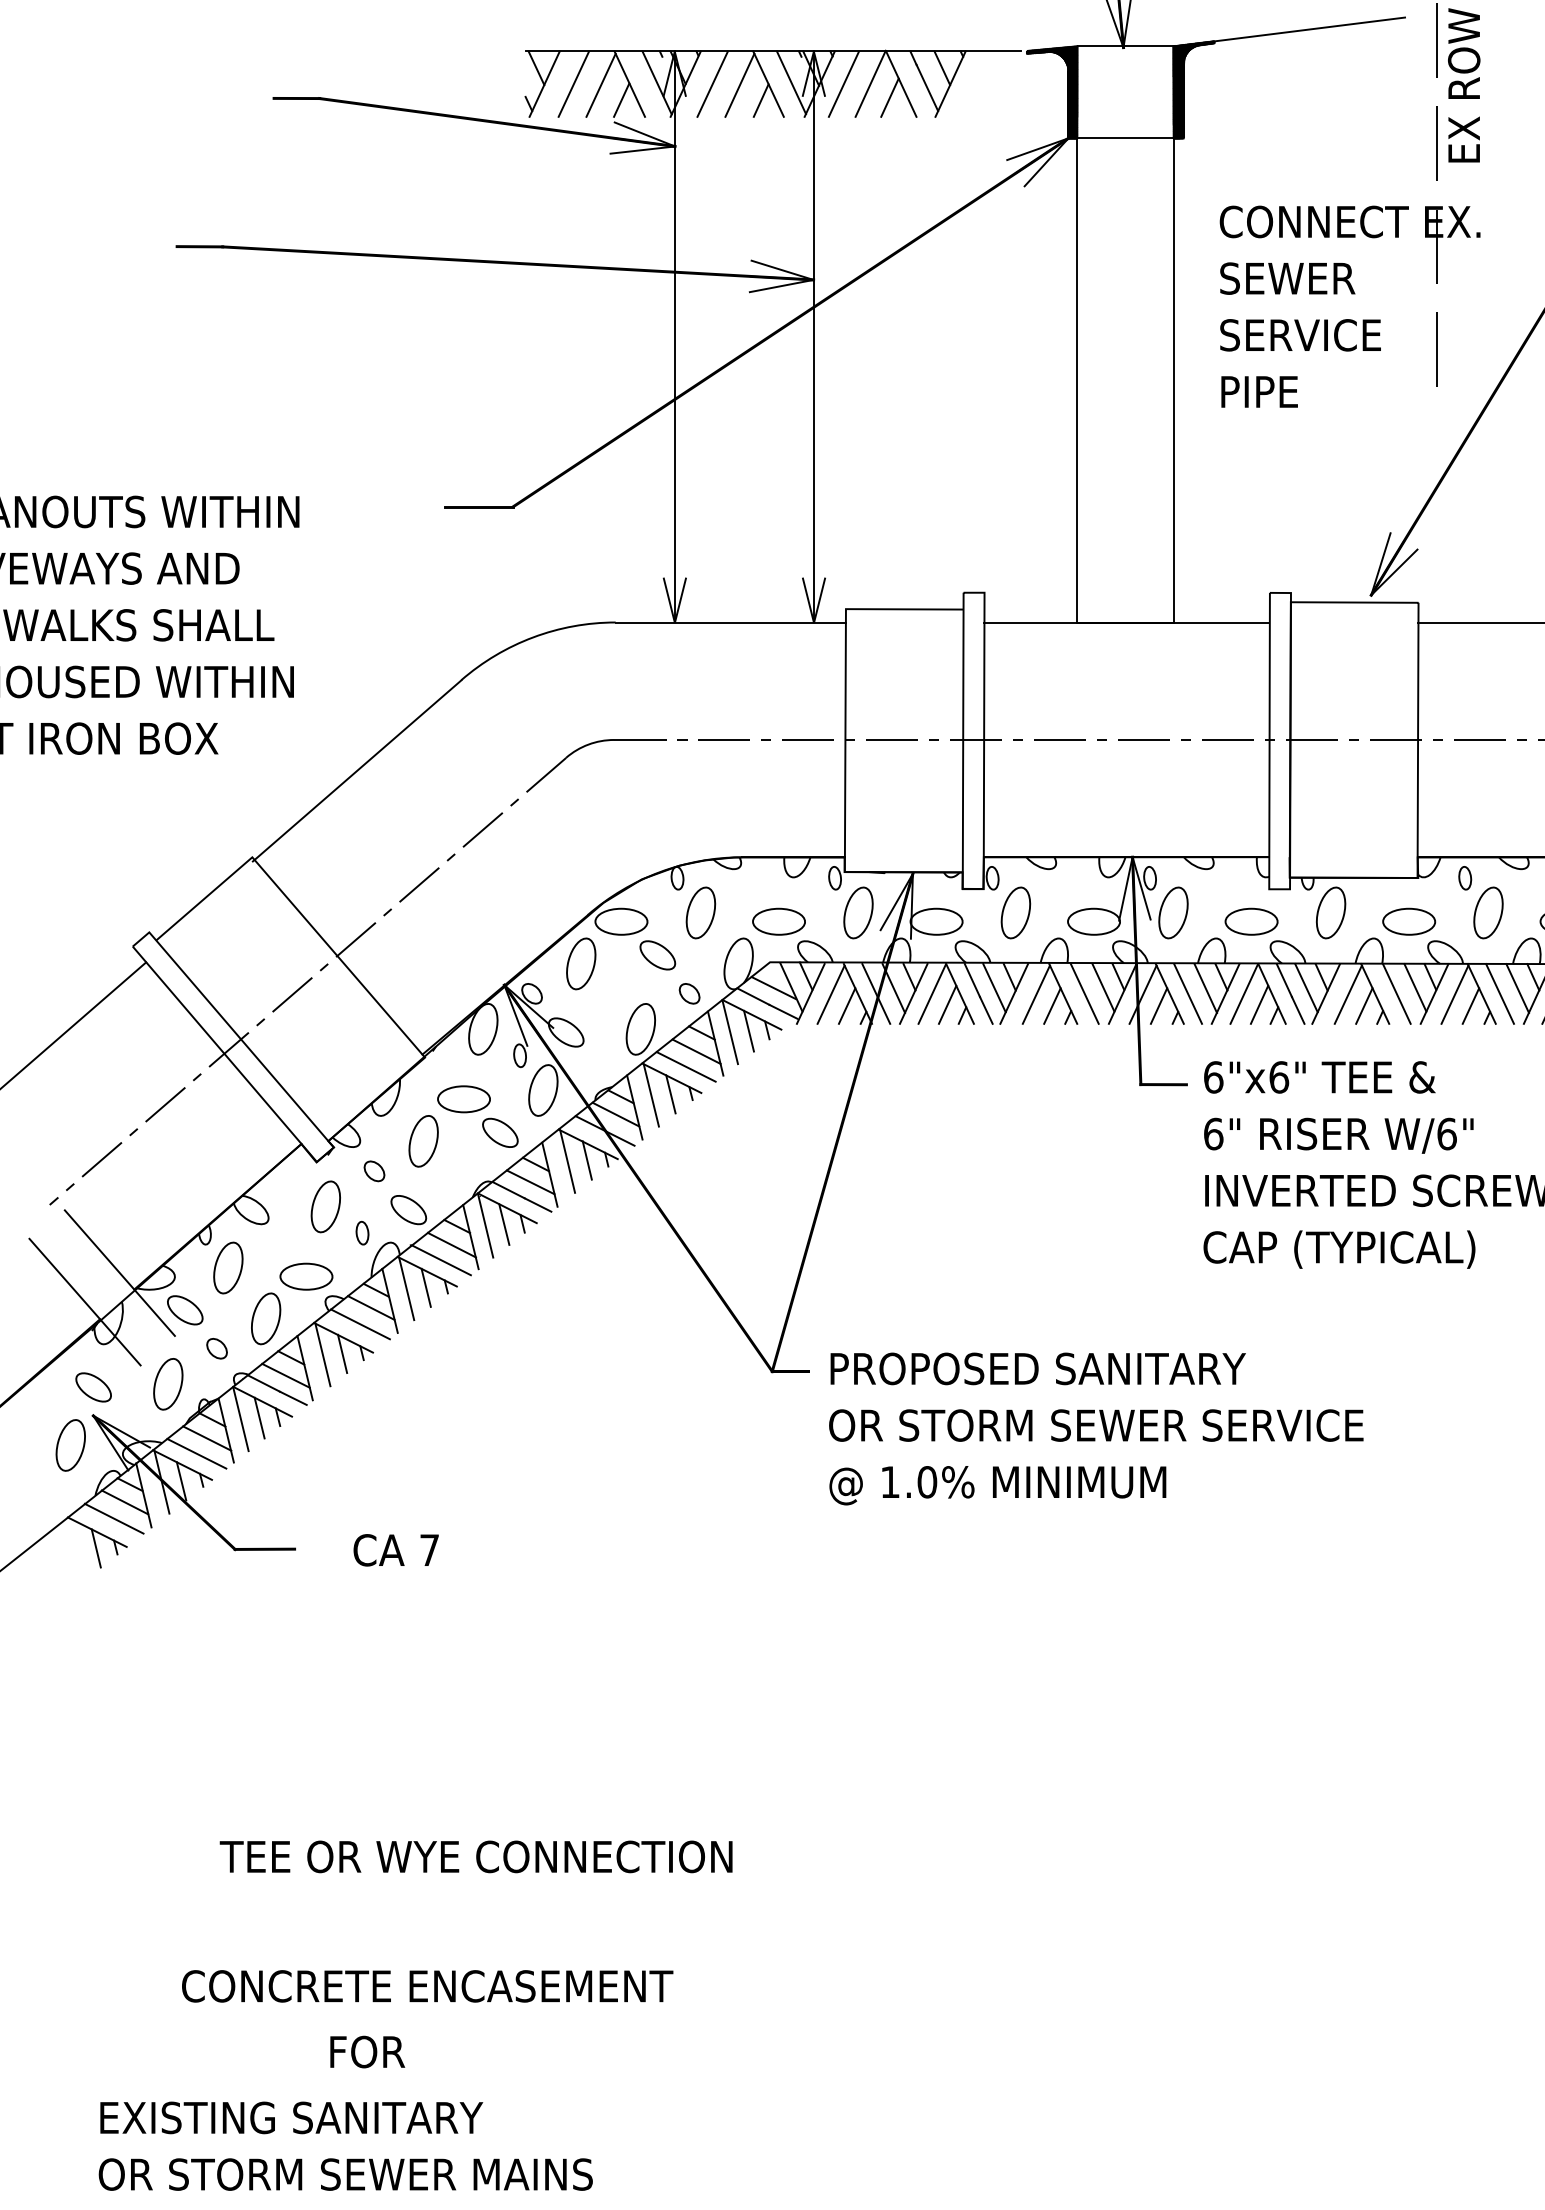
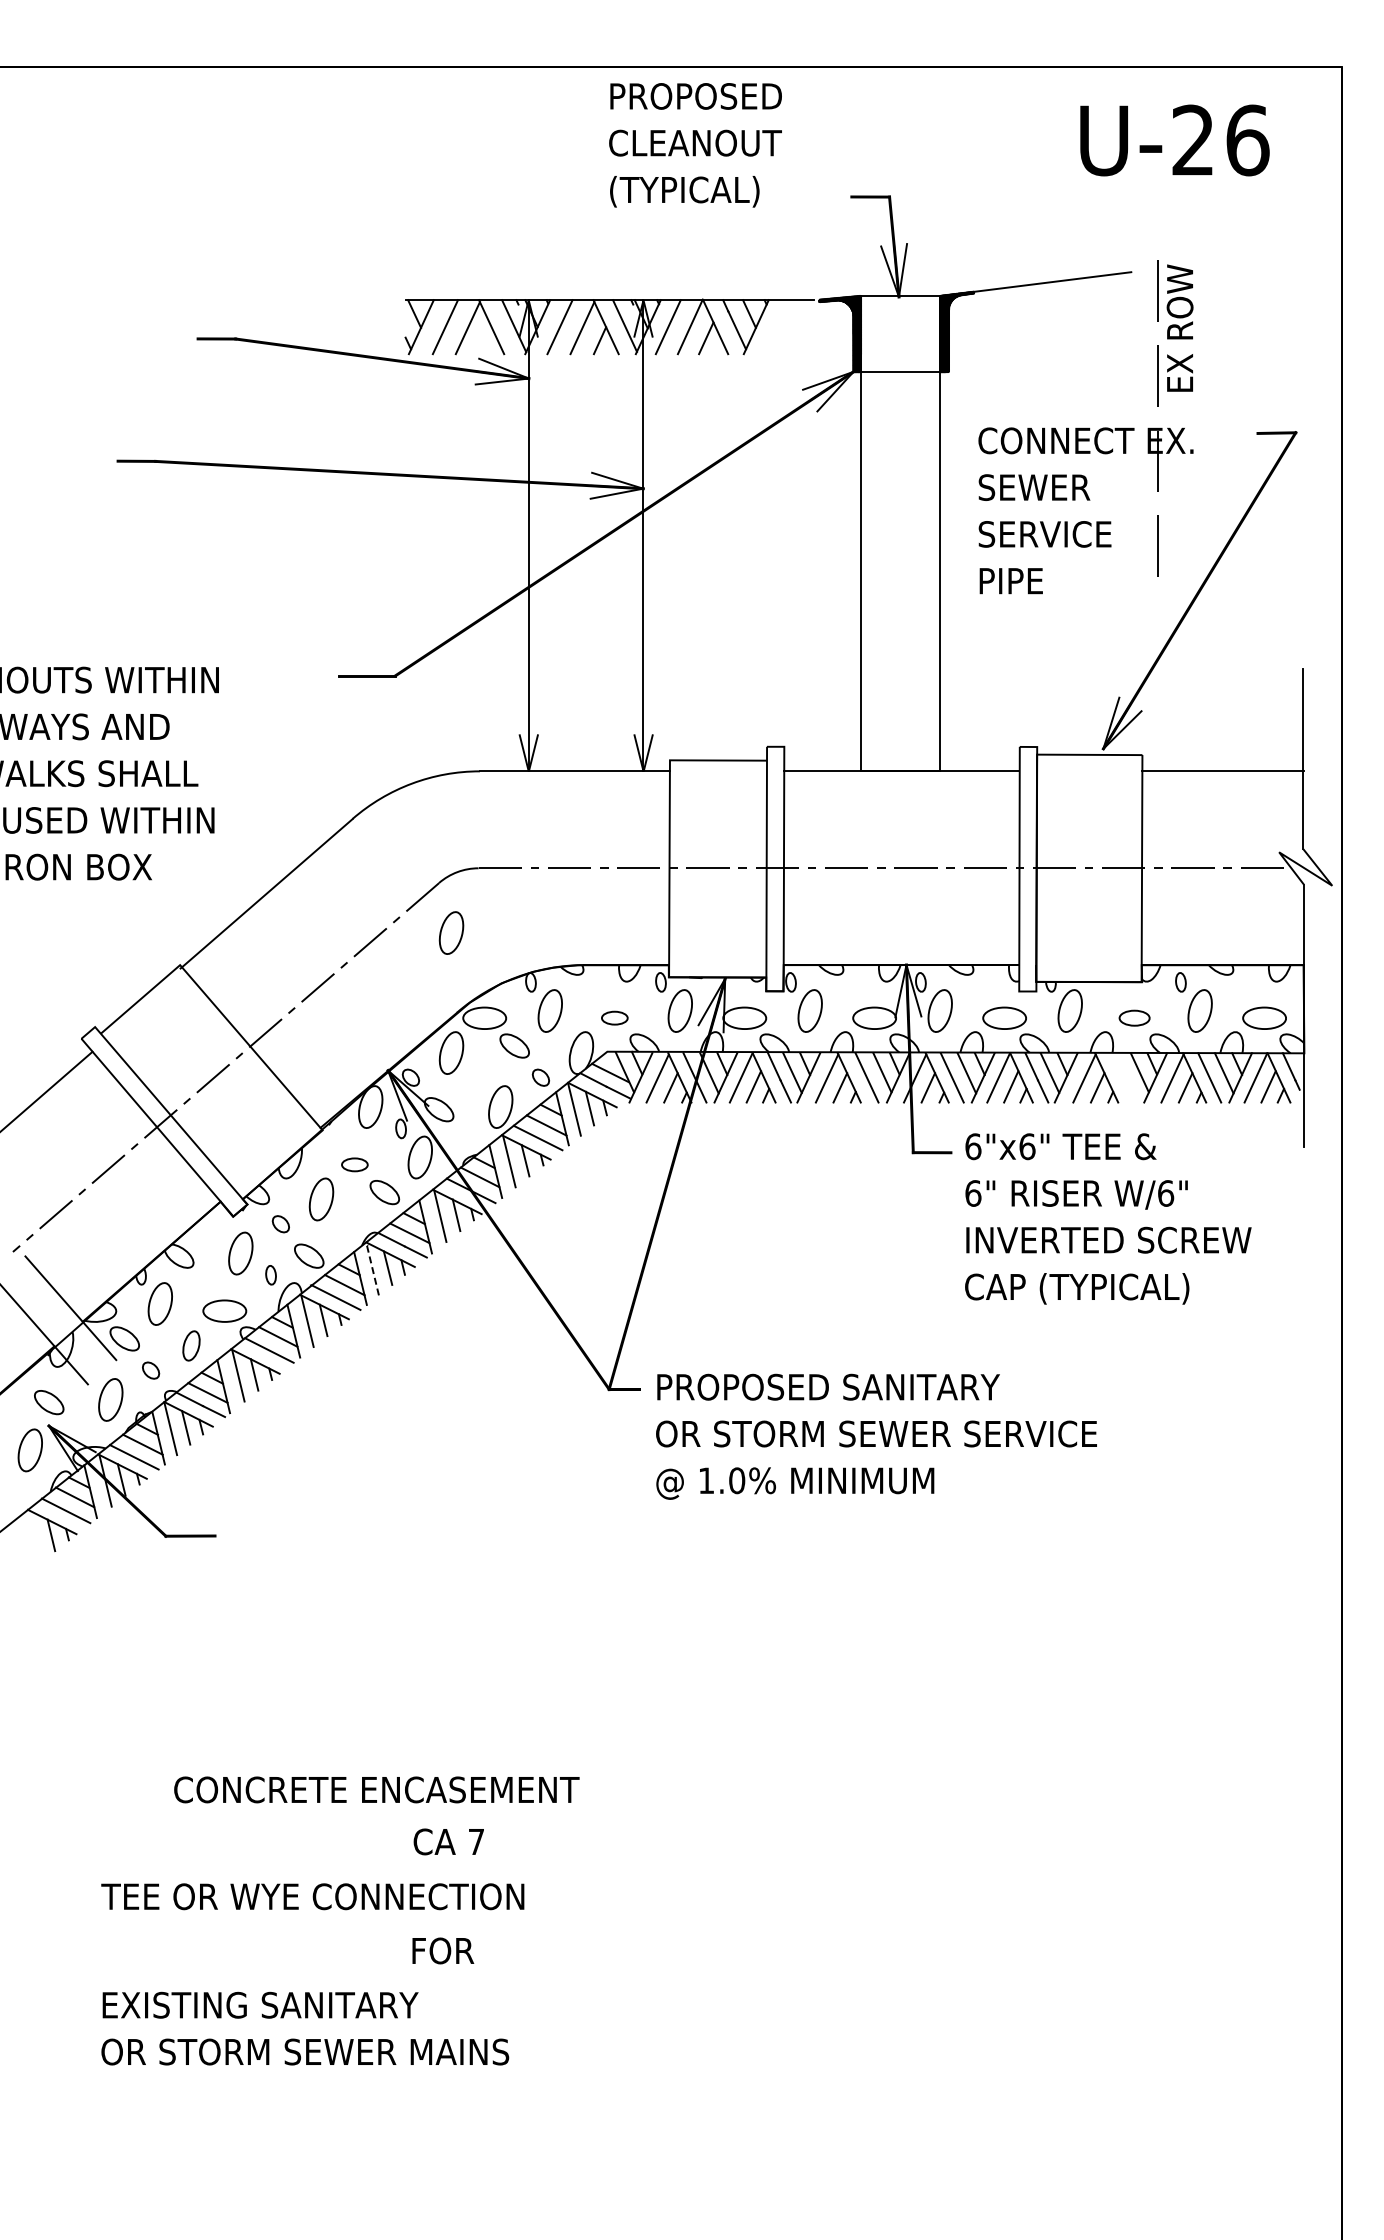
line: (621, 100) -> (484, 340), removed
part: (581, 817) -> (451, 932), added
part: (778, 920) -> (614, 1017), size x0.6
part: (1408, 920) -> (1134, 1017), size x0.7
line: (1396, 993) -> (1124, 1077), removed
part: (463, 1098) -> (354, 1164), size x0.6
line: (485, 1224) -> (372, 1268), solid -> dashed
part: (266, 1318) -> (191, 1345), size x0.7
text: (395, 1549) -> (448, 1841), moved
text: (478, 1856) -> (366, 1789), TEE OR WYE CONNECTION -> CONCRETE ENCASEMENT
text: (415, 1986) -> (314, 1896), CONCRETE ENCASEMENT -> TEE OR WYE CONNECTION
text: (367, 2051) -> (443, 1950), moved
text: (346, 2146) -> (305, 2028), moved

